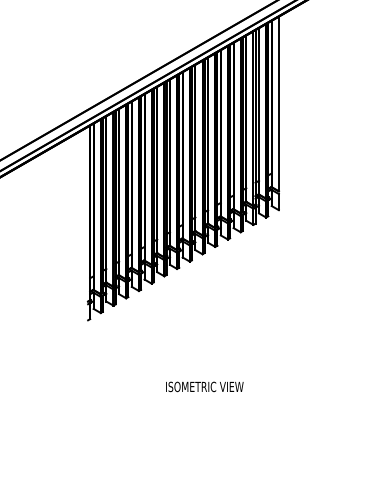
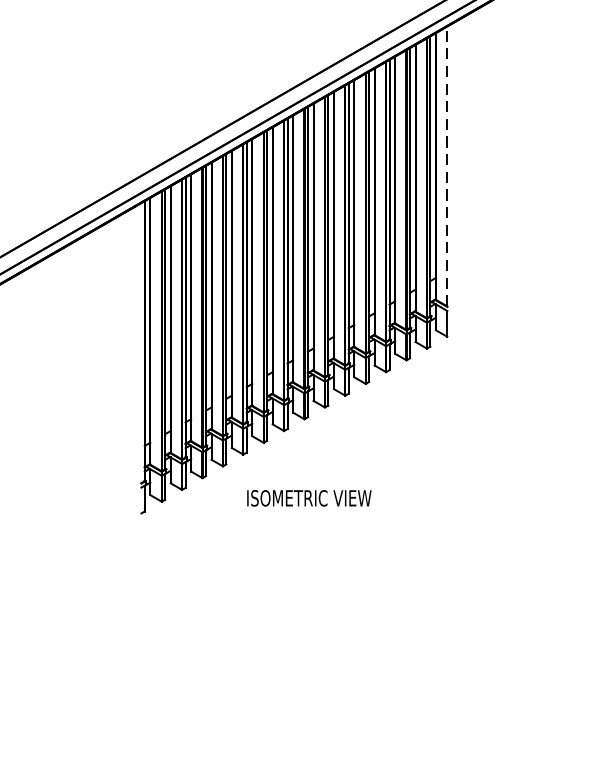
line: (278, 103) -> (446, 165), solid -> dashed
text: (204, 386) -> (308, 497), moved

